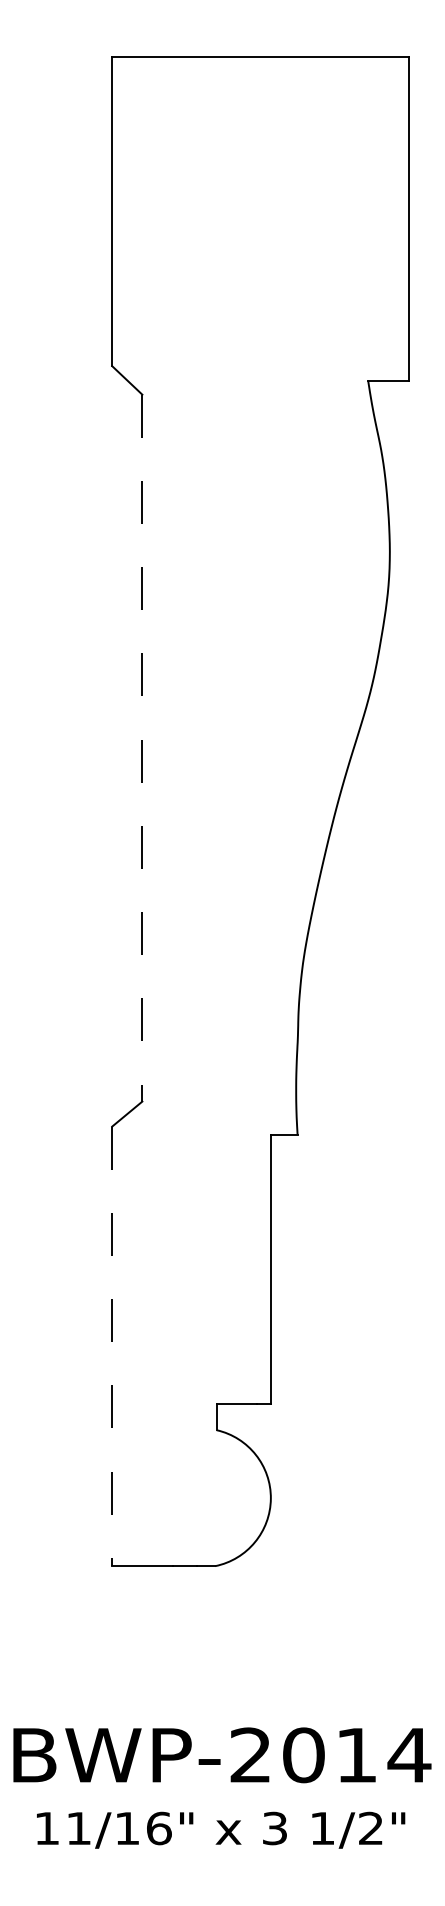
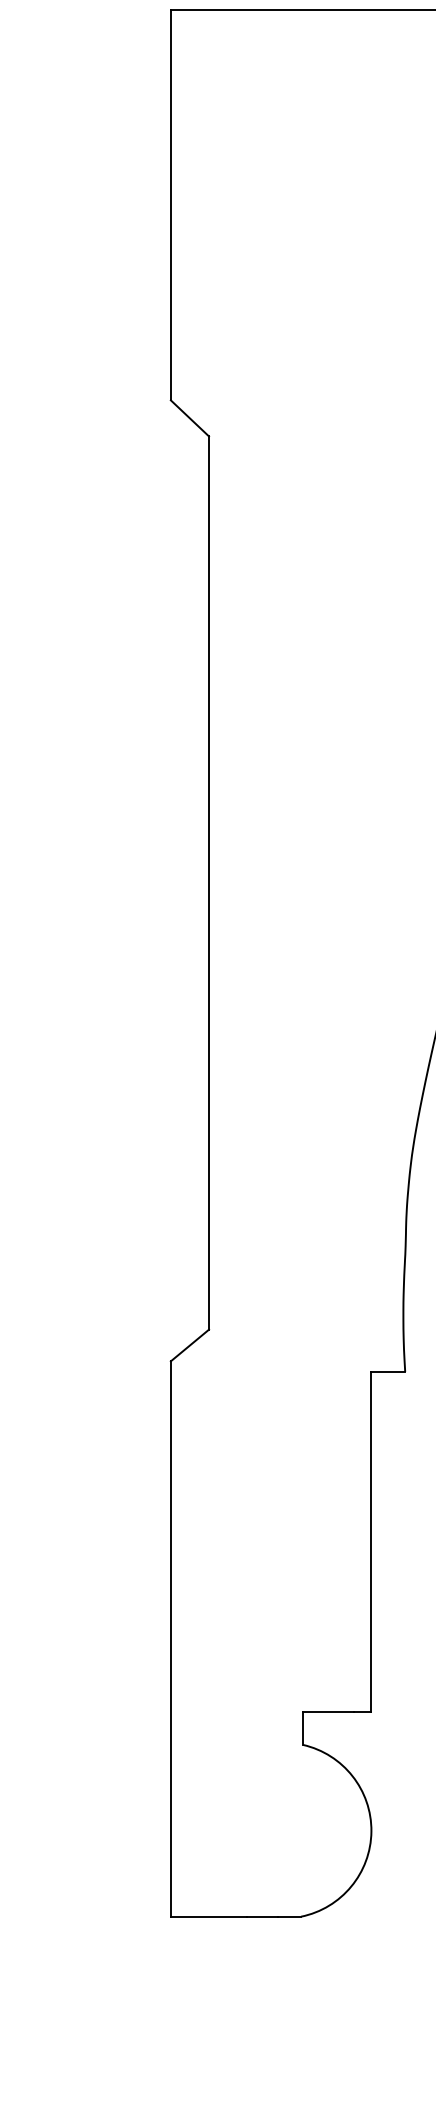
line: (142, 748) -> (209, 883), dashed -> solid
line: (112, 1346) -> (171, 1639), dashed -> solid

